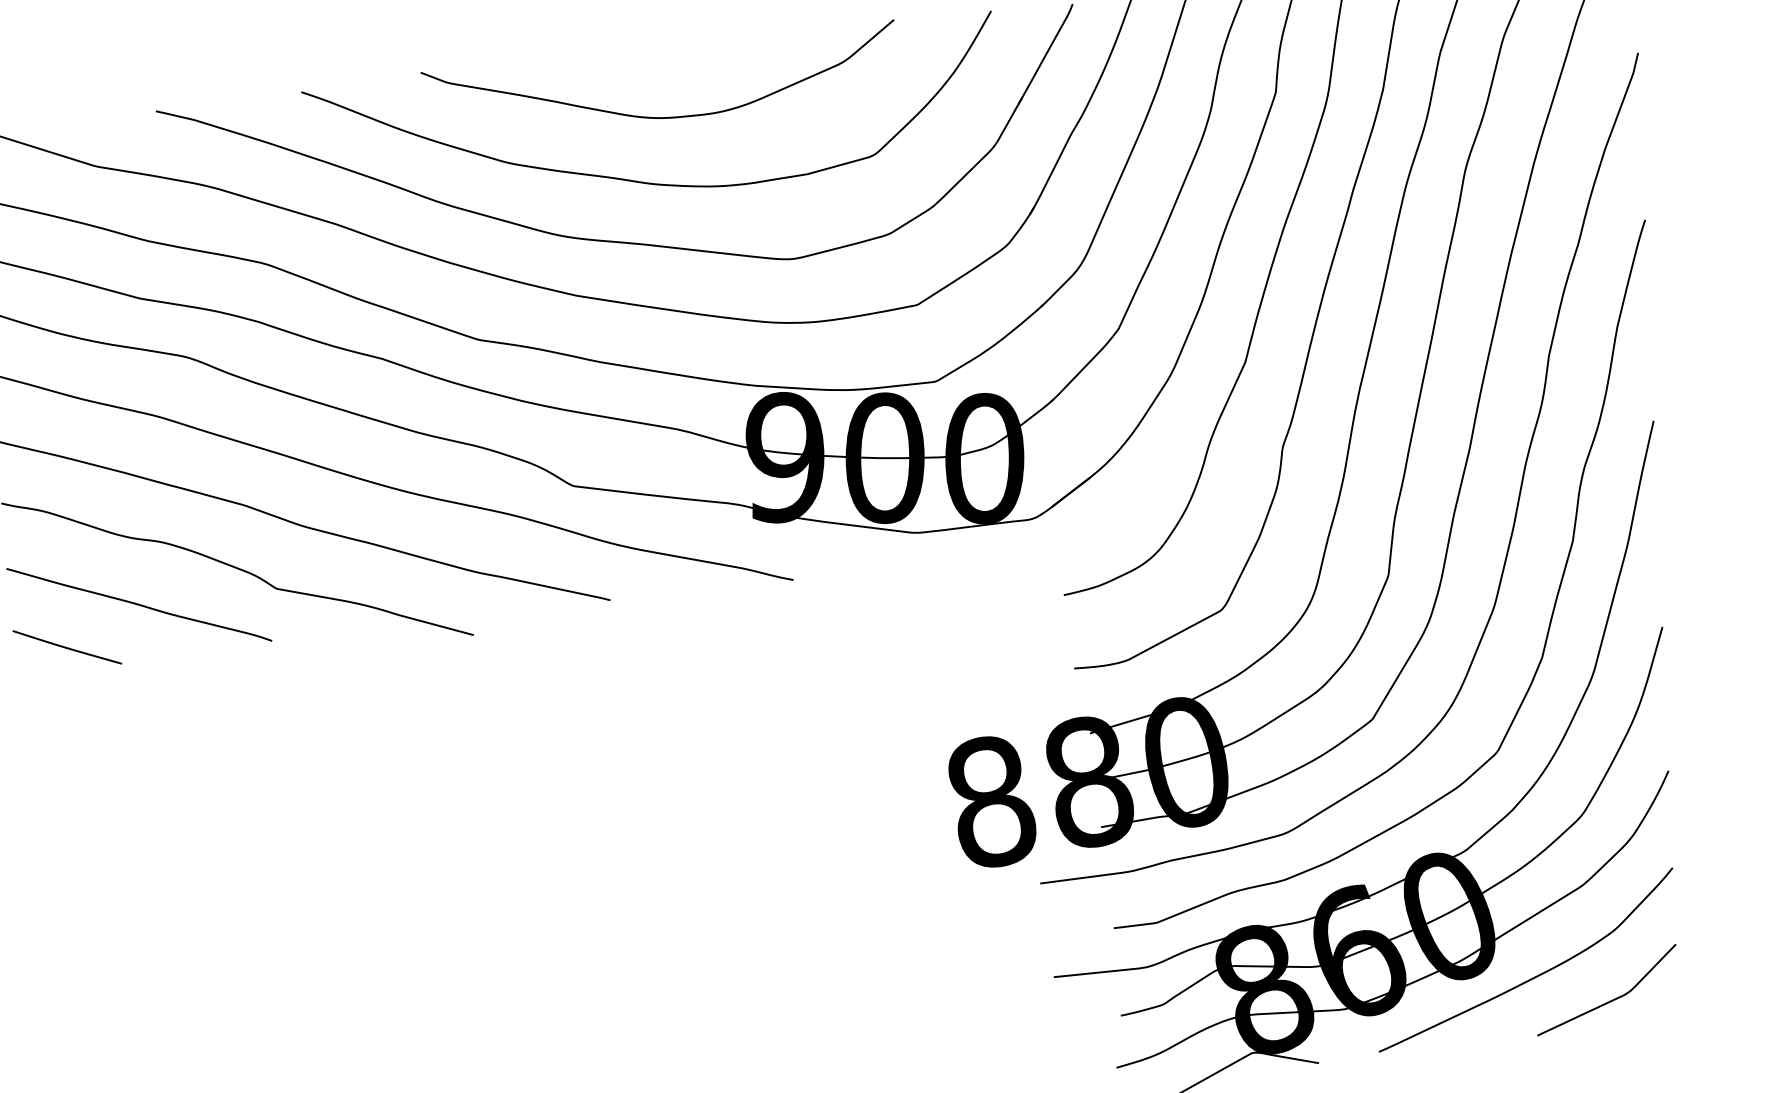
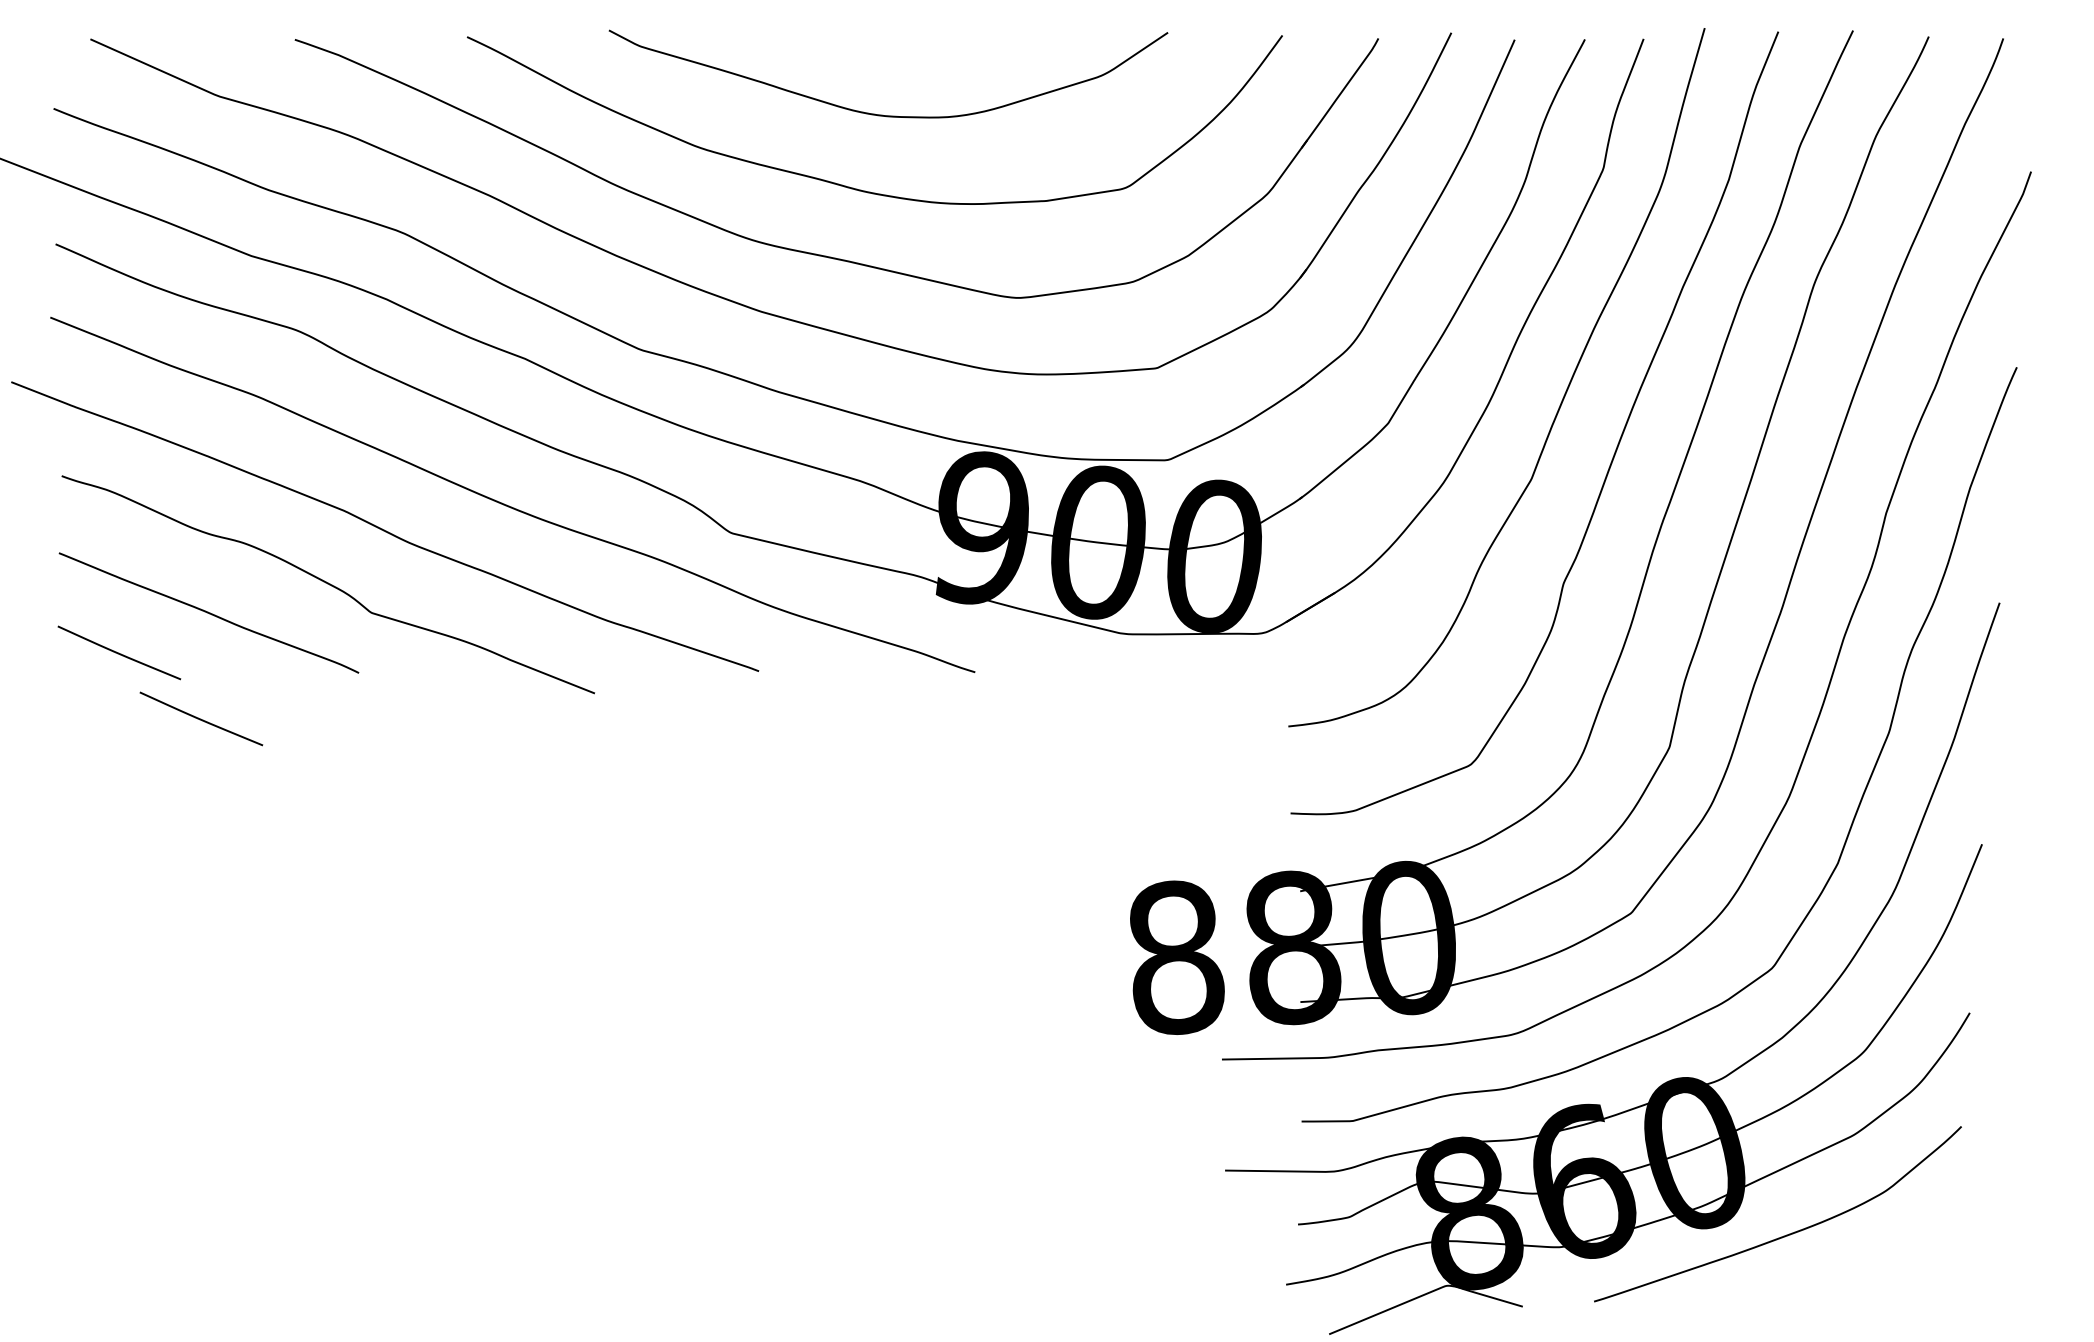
curve: (142, 694) -> (200, 718), added
curve: (1610, 1000) -> (1871, 1272), removed

